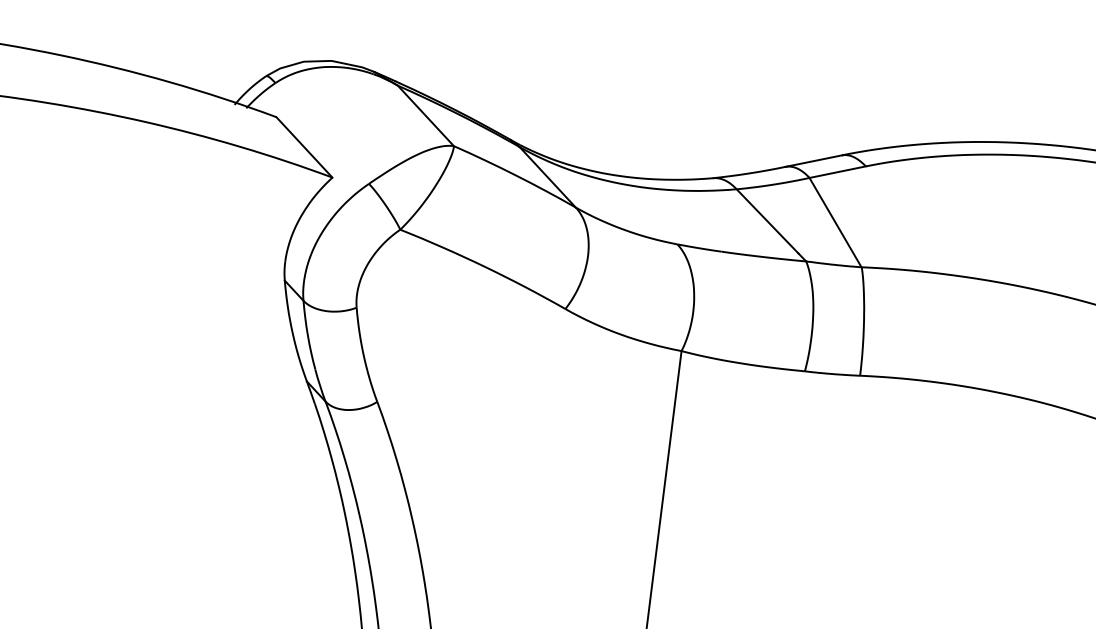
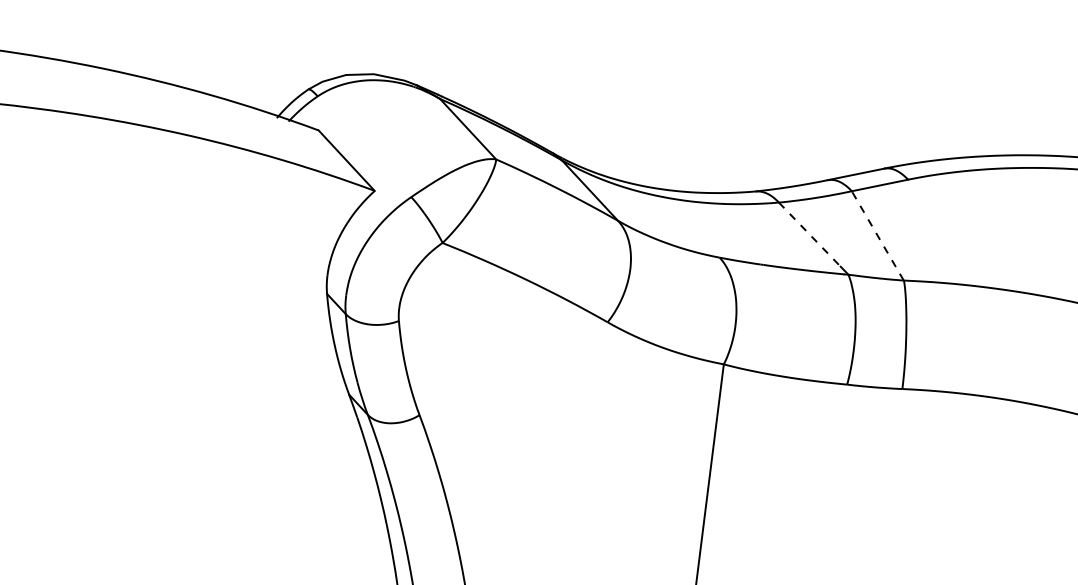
line: (767, 221) -> (809, 234), solid -> dashed
line: (835, 222) -> (877, 235), solid -> dashed

